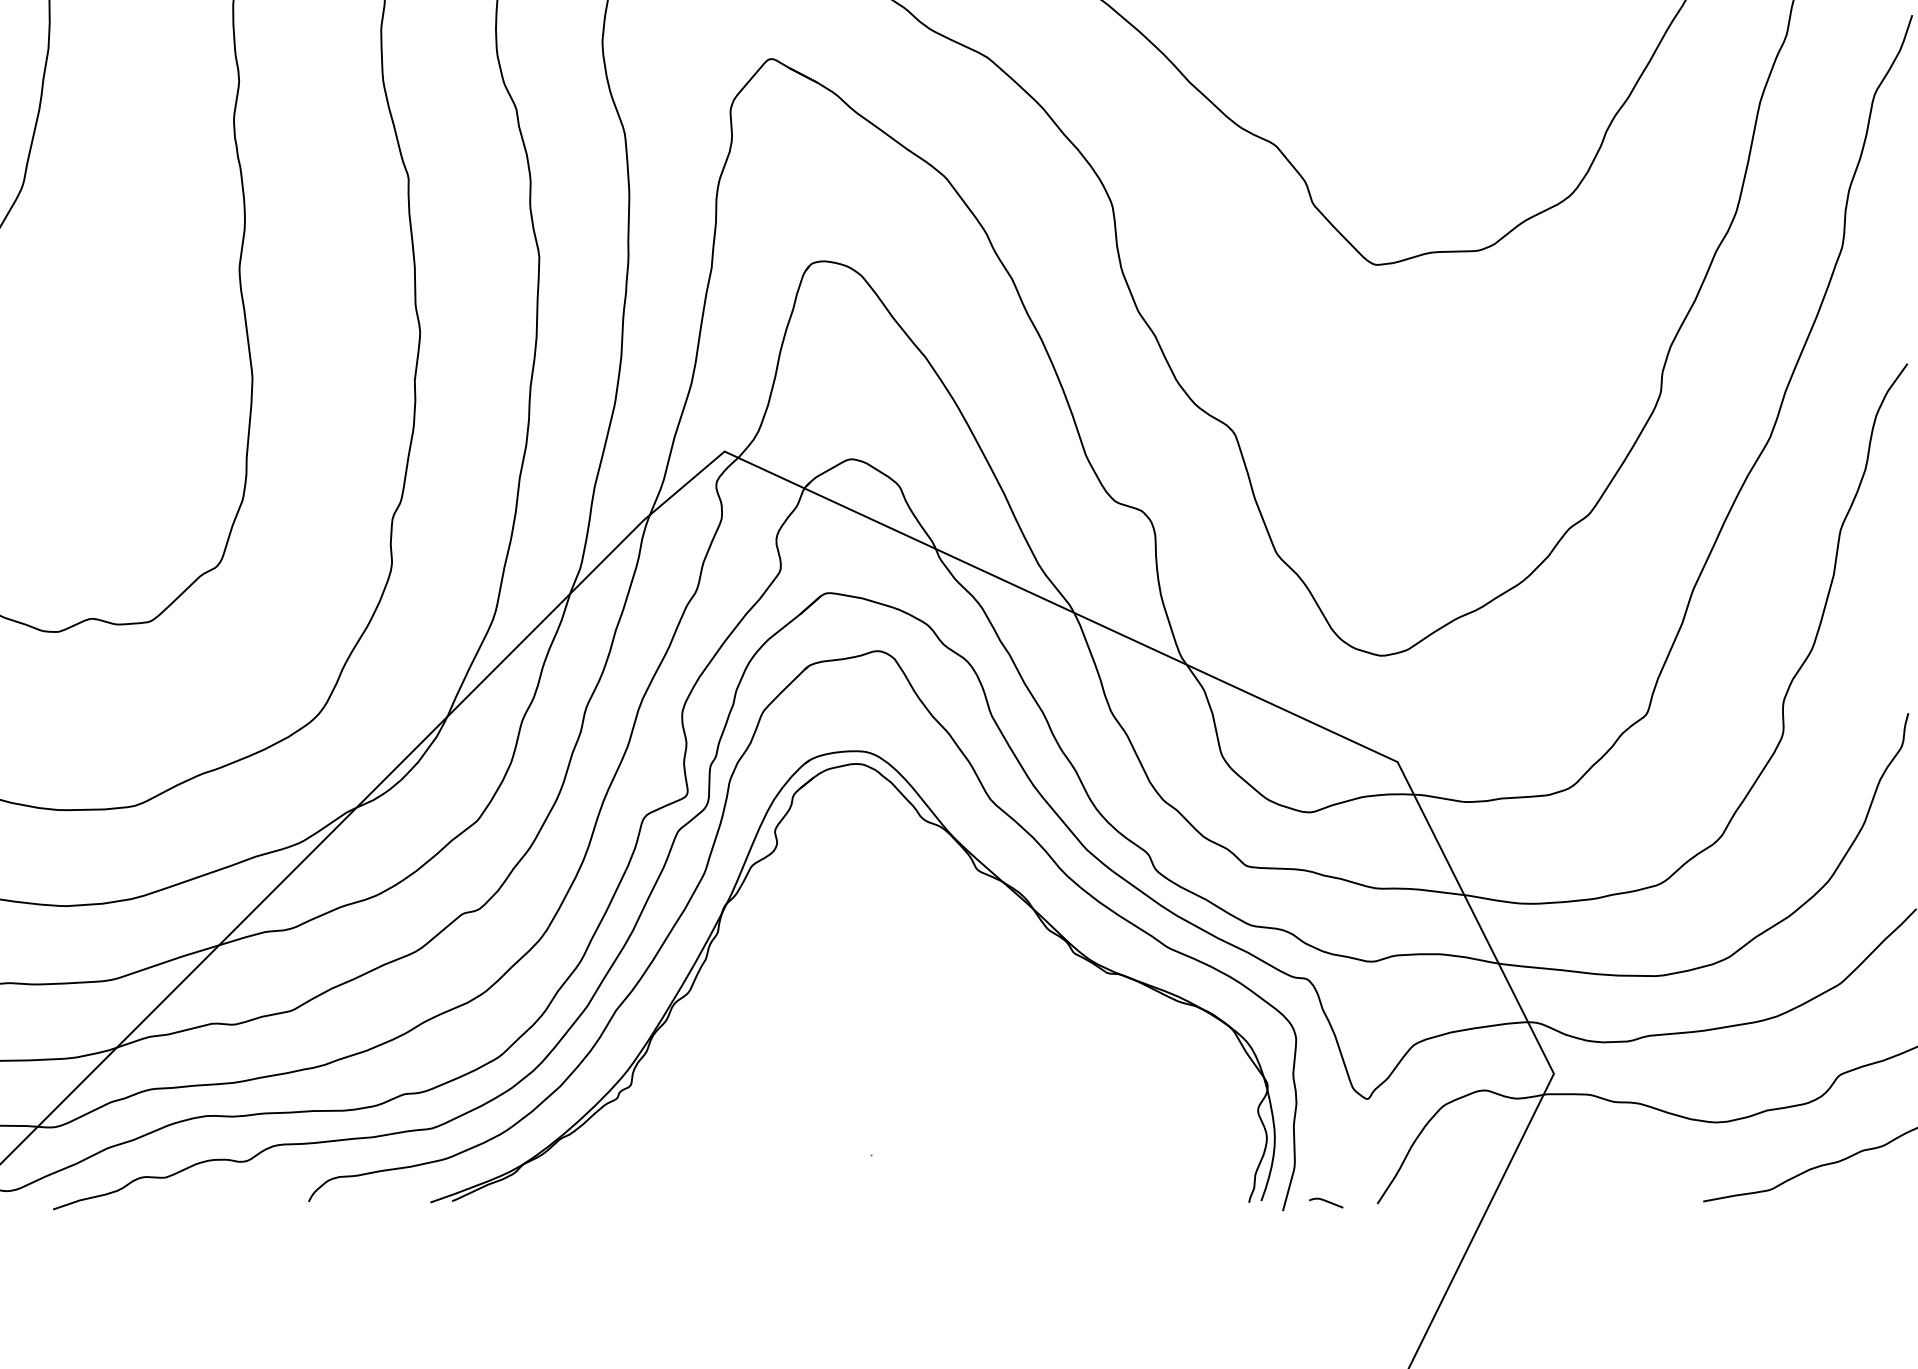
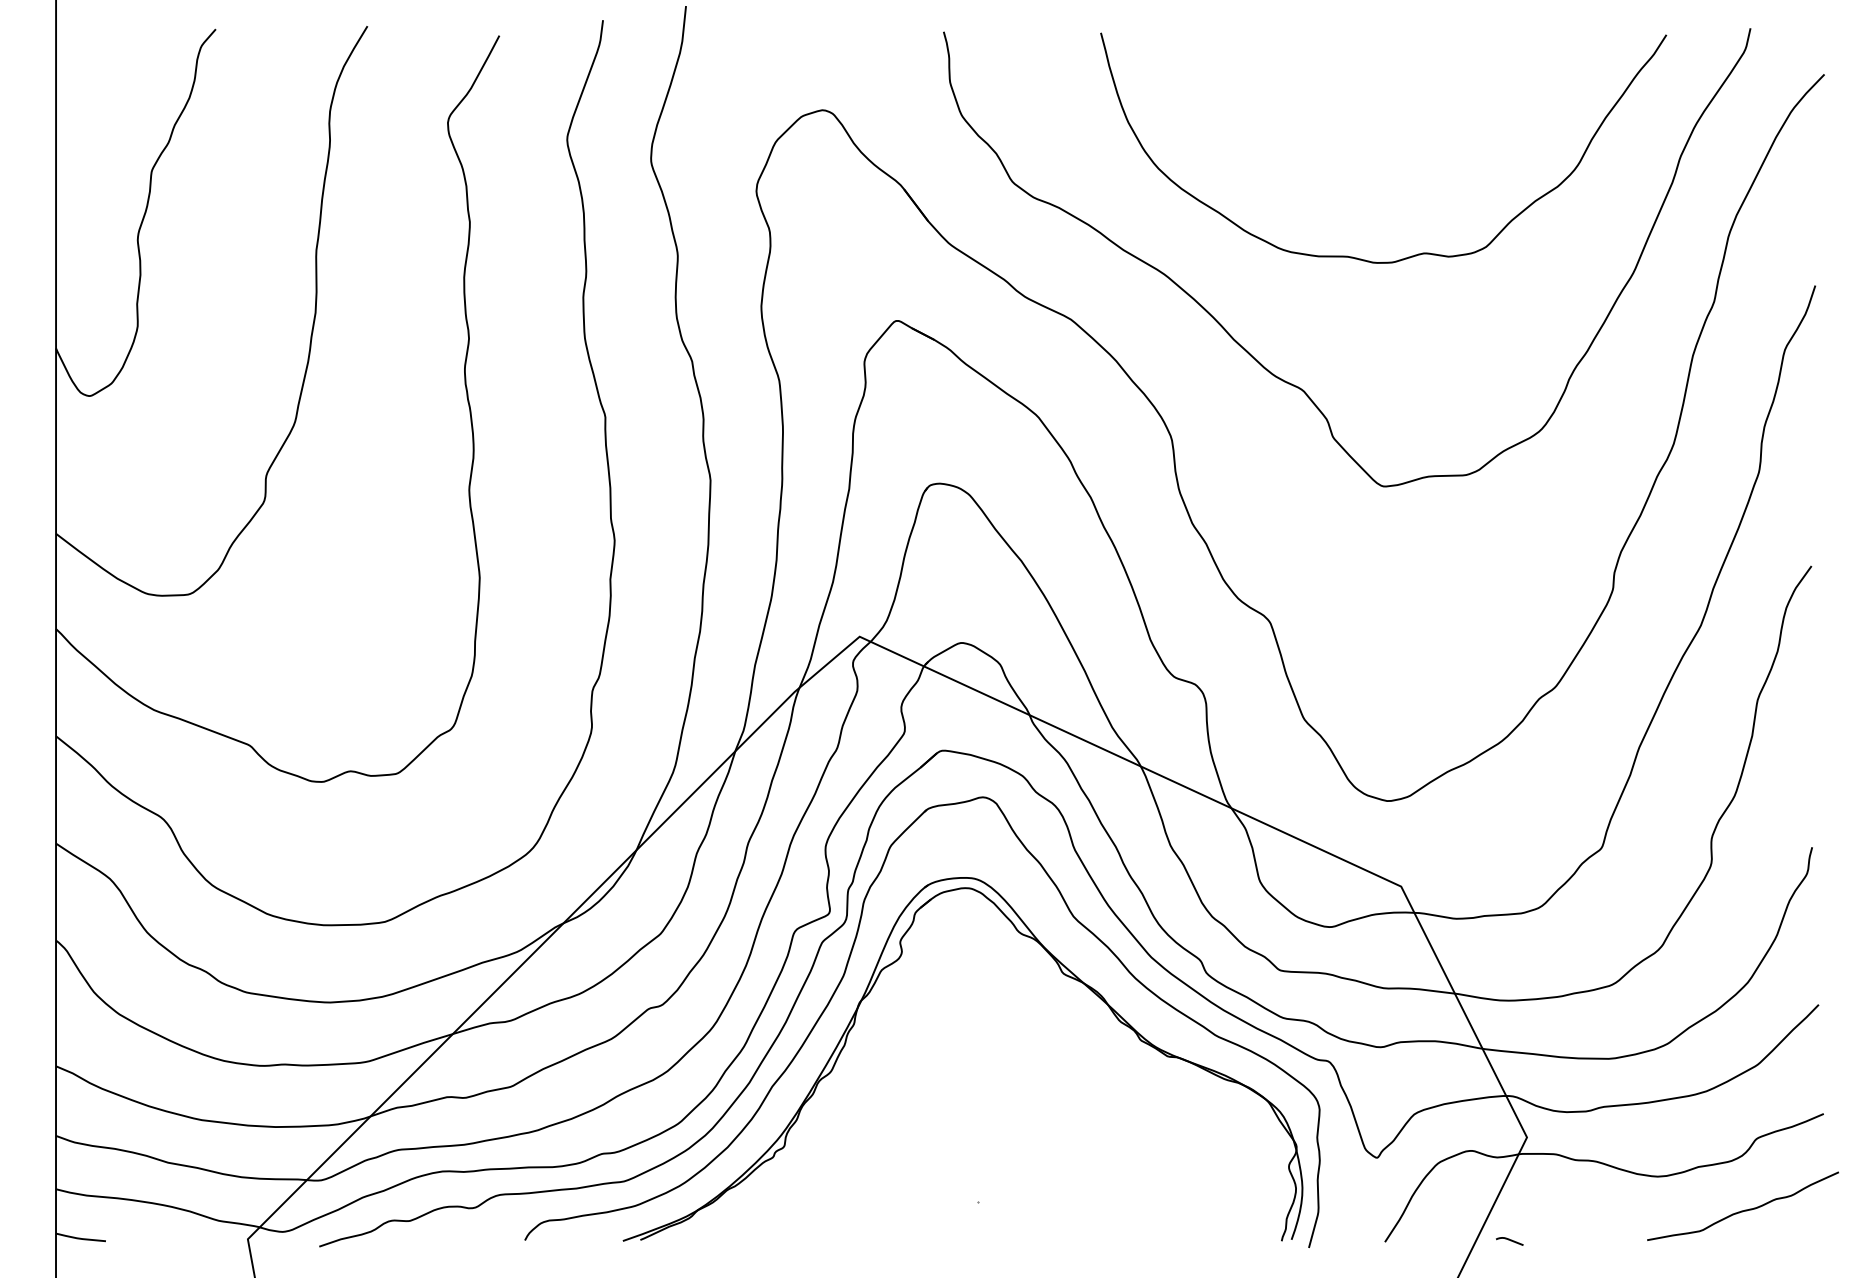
curve: (1325, 1201) -> (1509, 1240), moved

